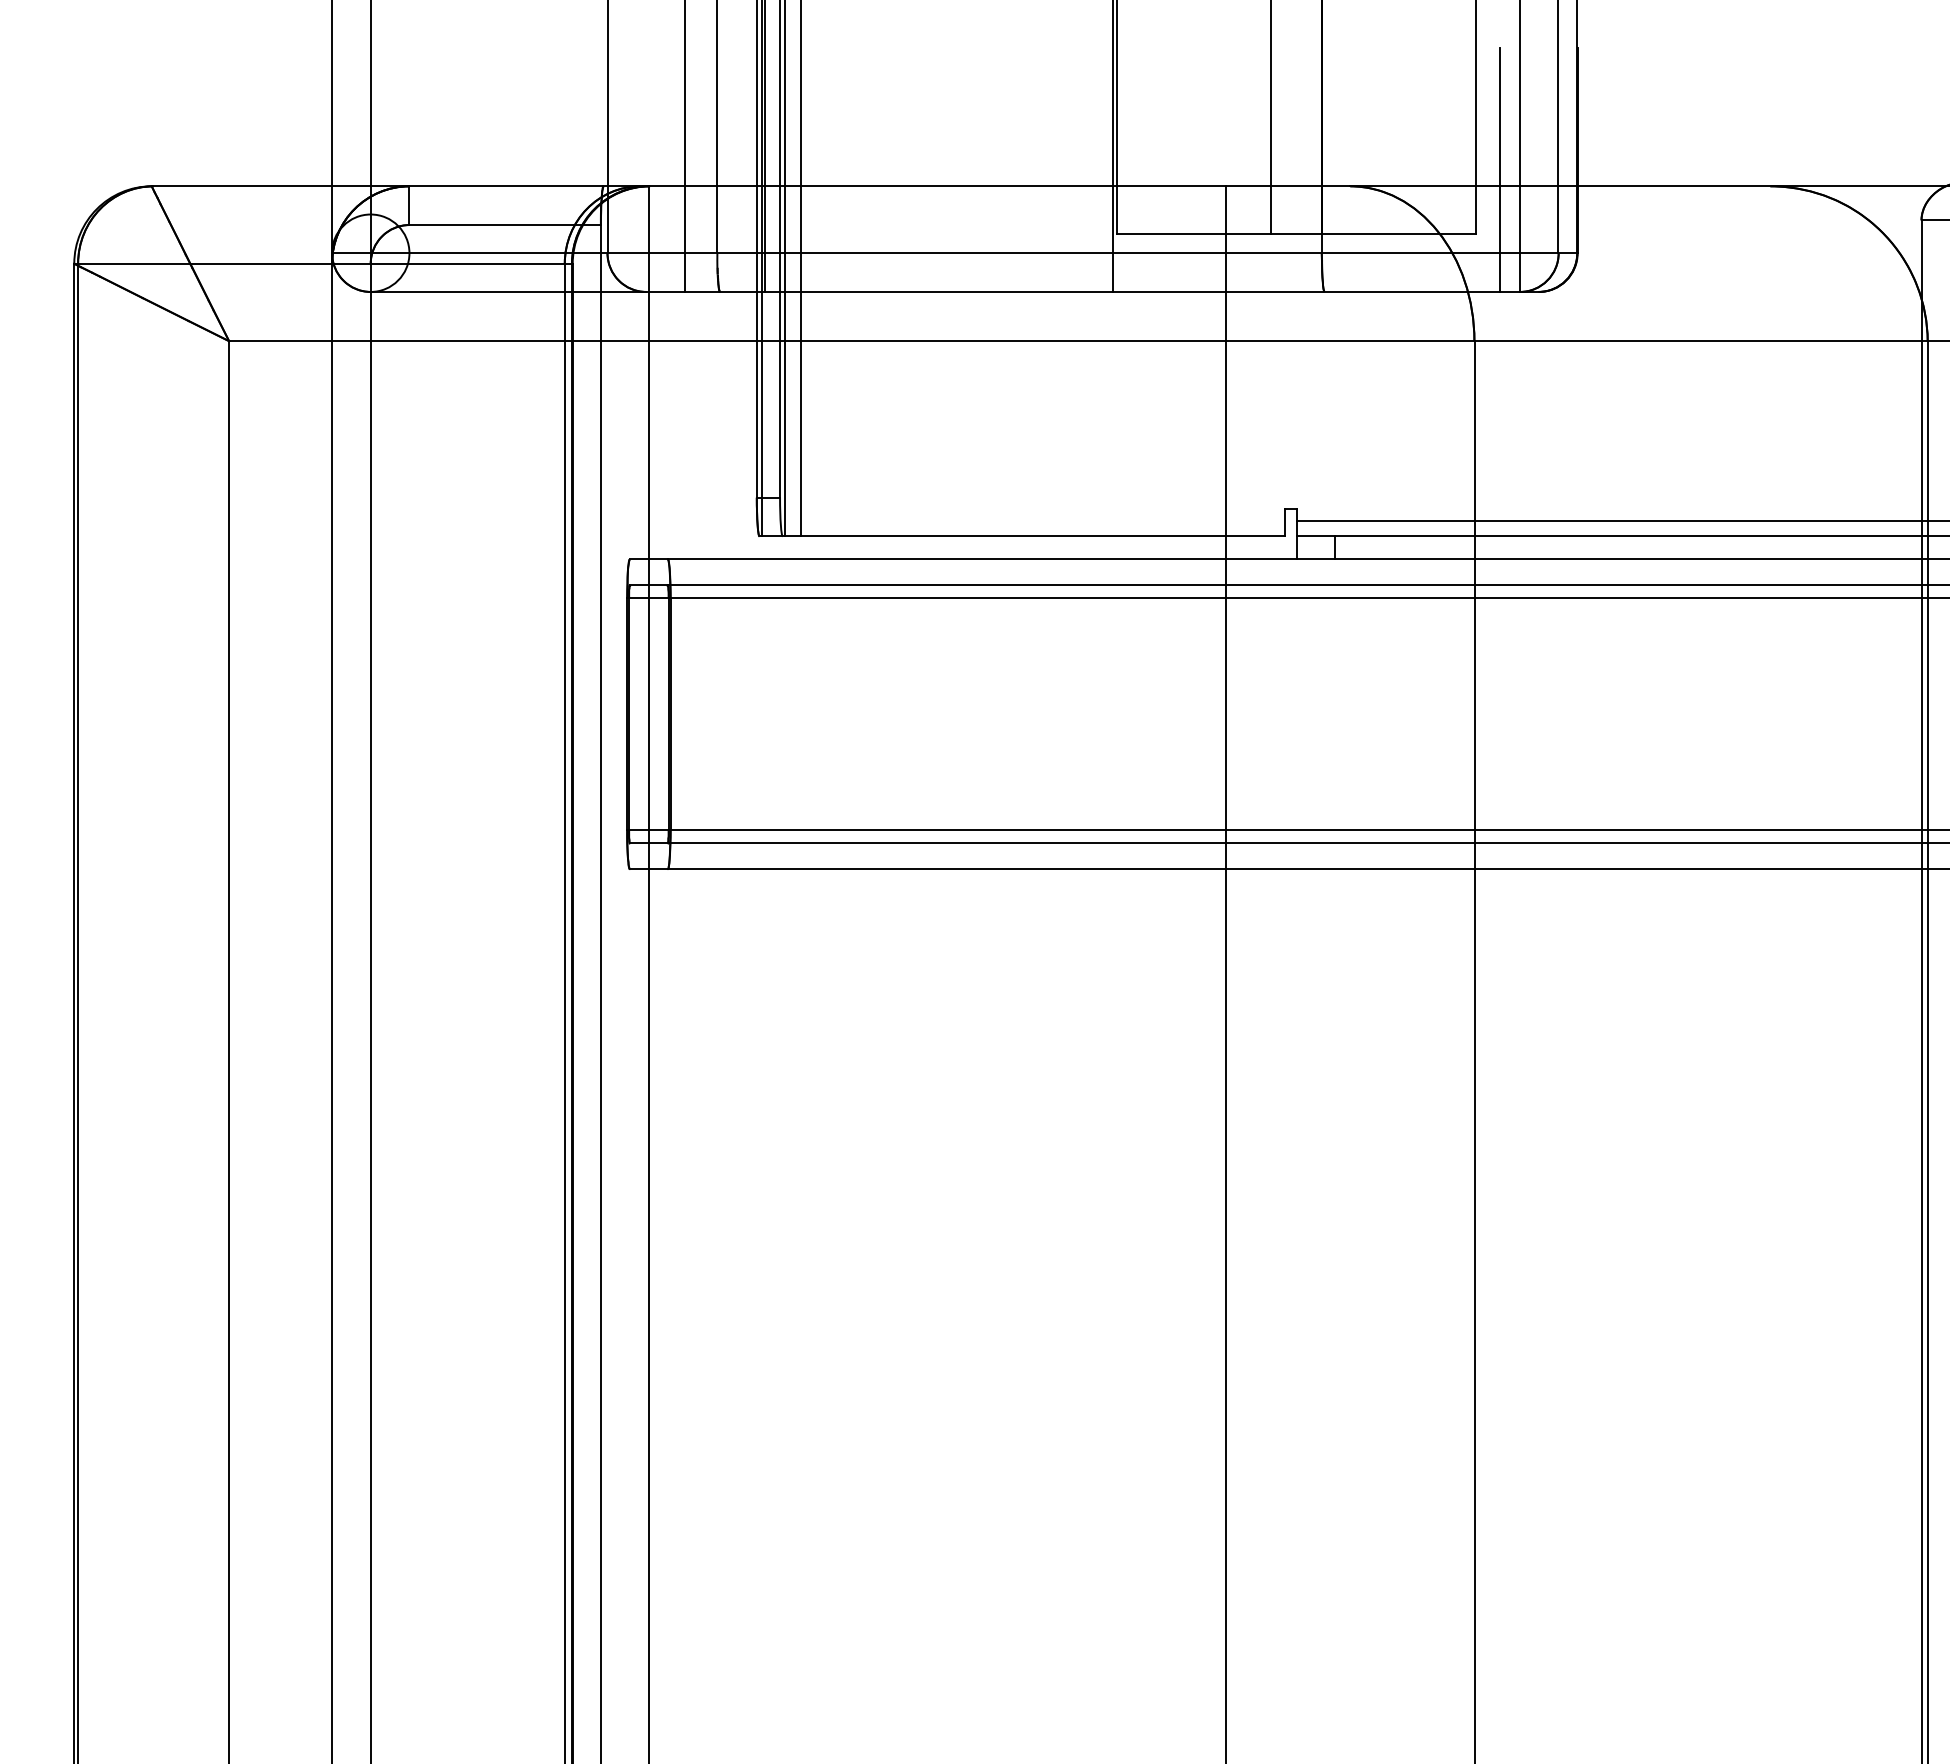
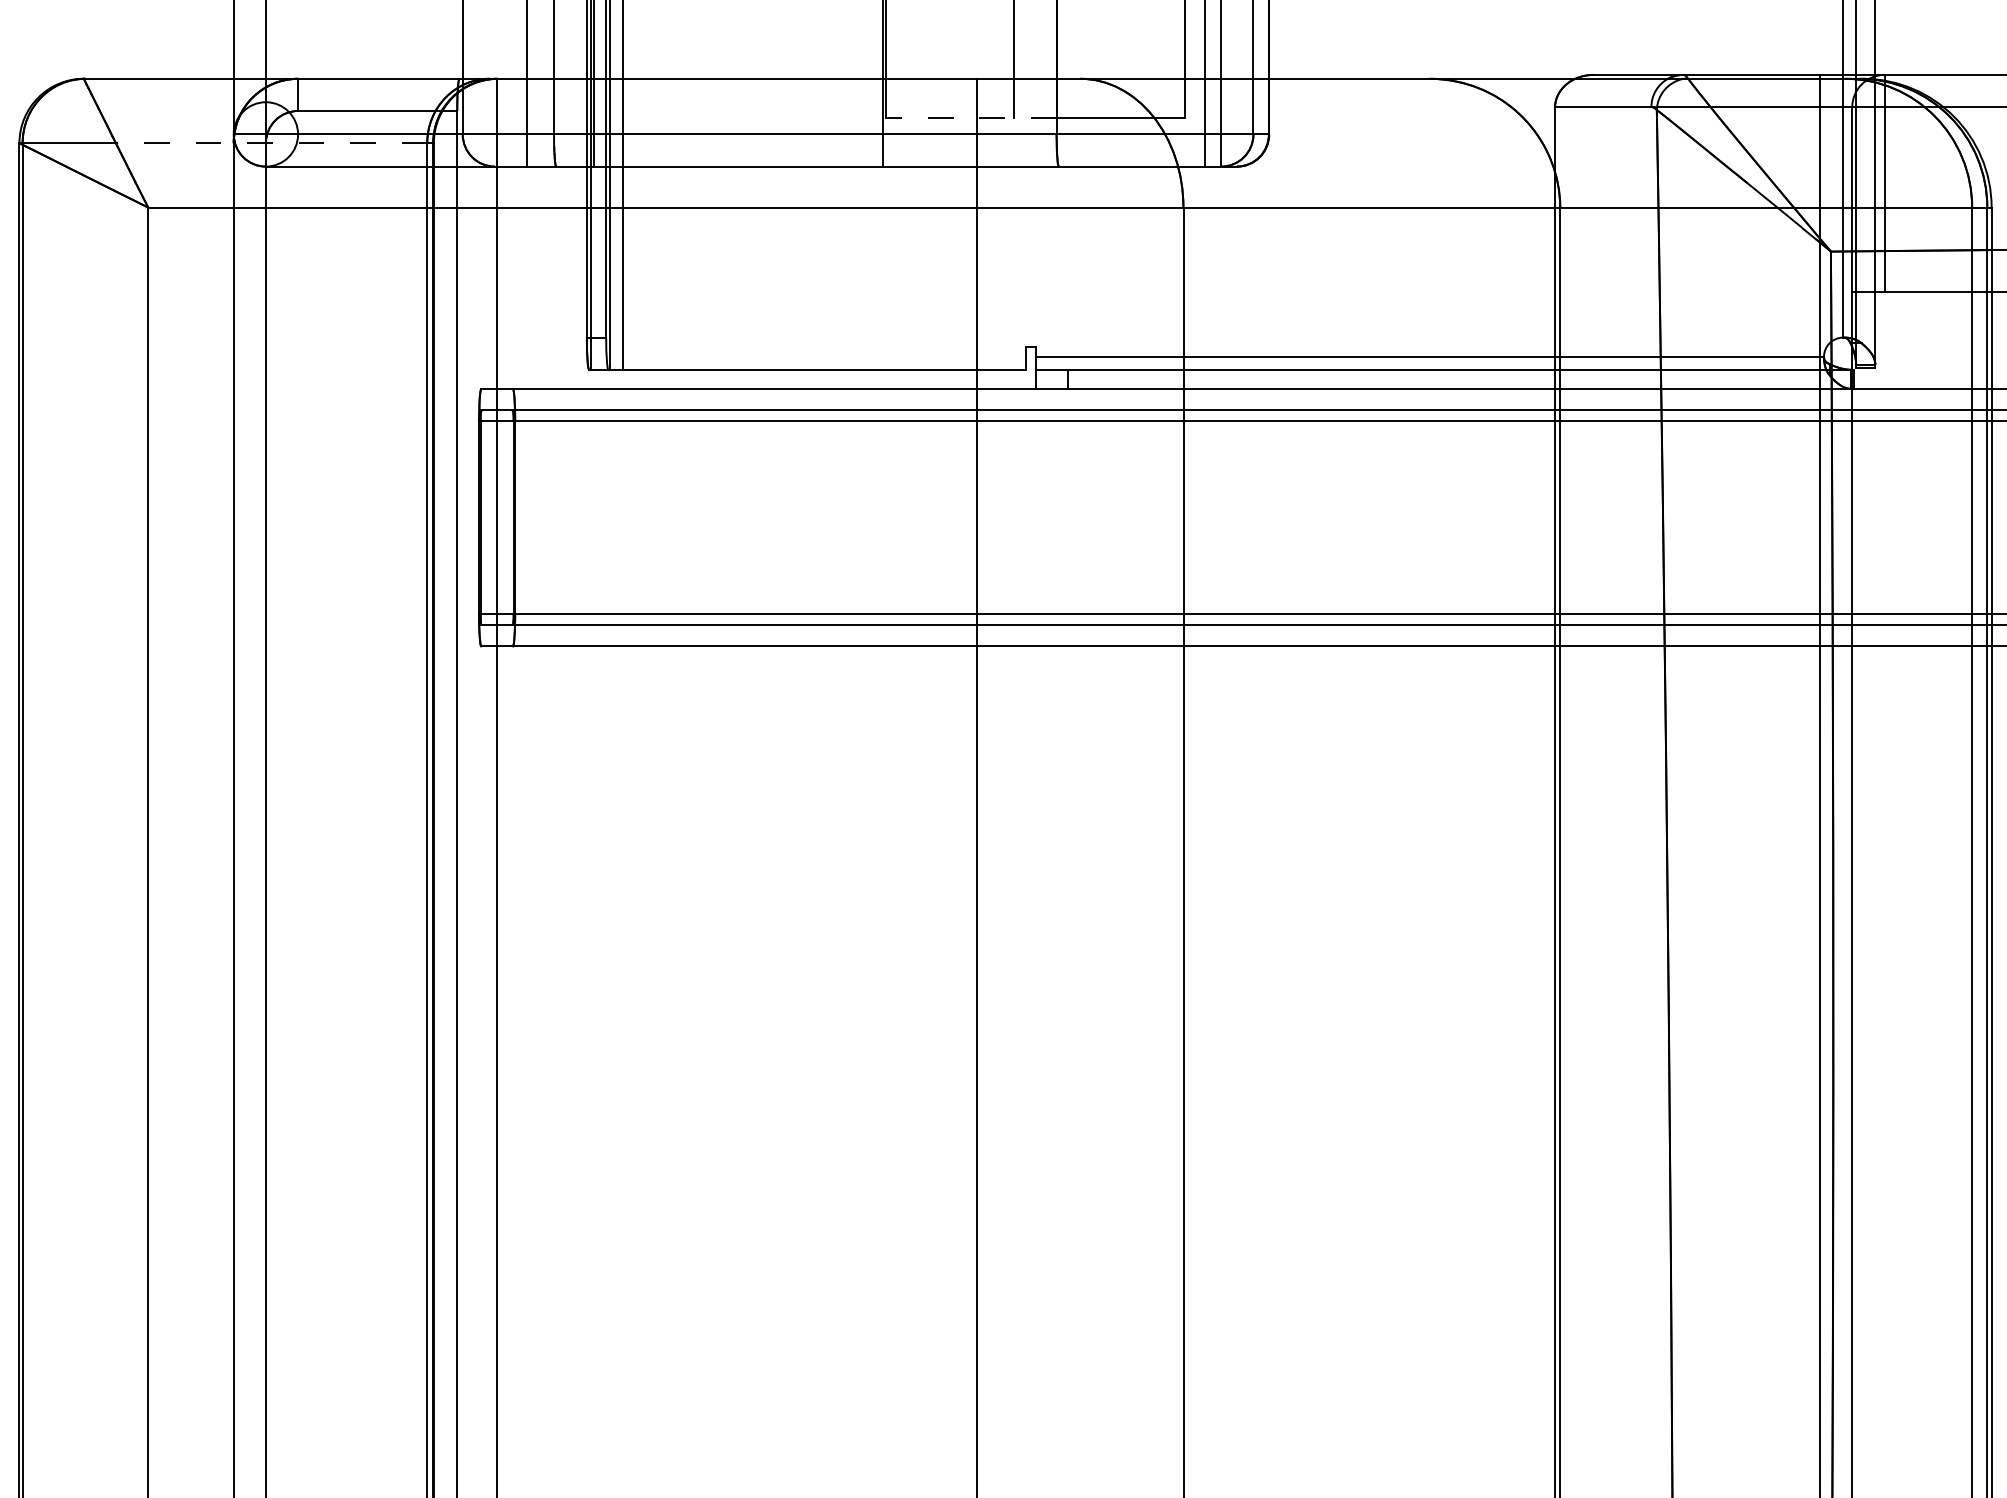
line: (1218, 234) -> (970, 118), solid -> dashed
line: (377, 264) -> (271, 143), solid -> dashed

